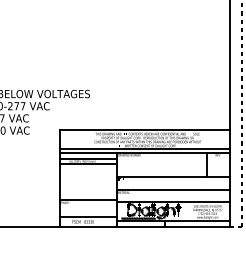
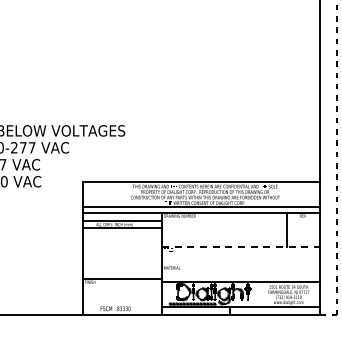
line: (173, 177) -> (241, 246), solid -> dashed
line: (173, 190) -> (241, 264), removed
line: (88, 217) -> (122, 302), removed

